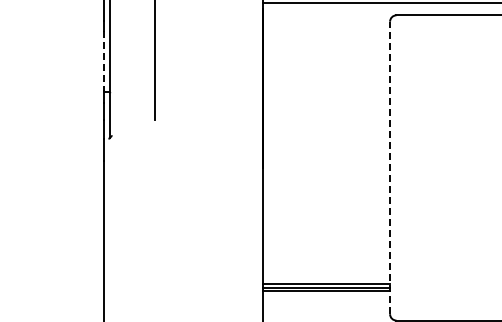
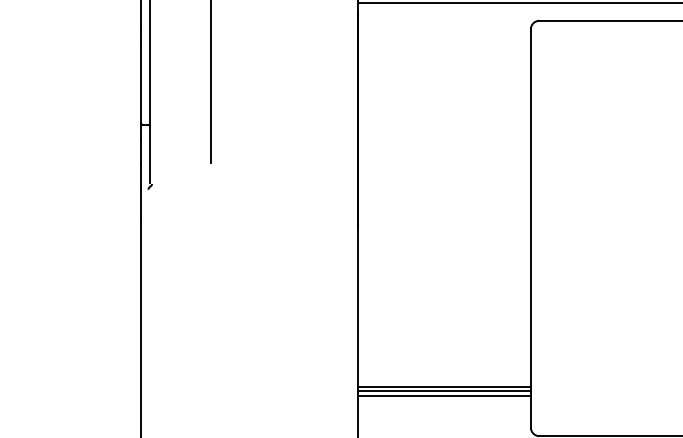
line: (103, 60) -> (140, 82), dashed -> solid
line: (390, 167) -> (531, 227), dashed -> solid

